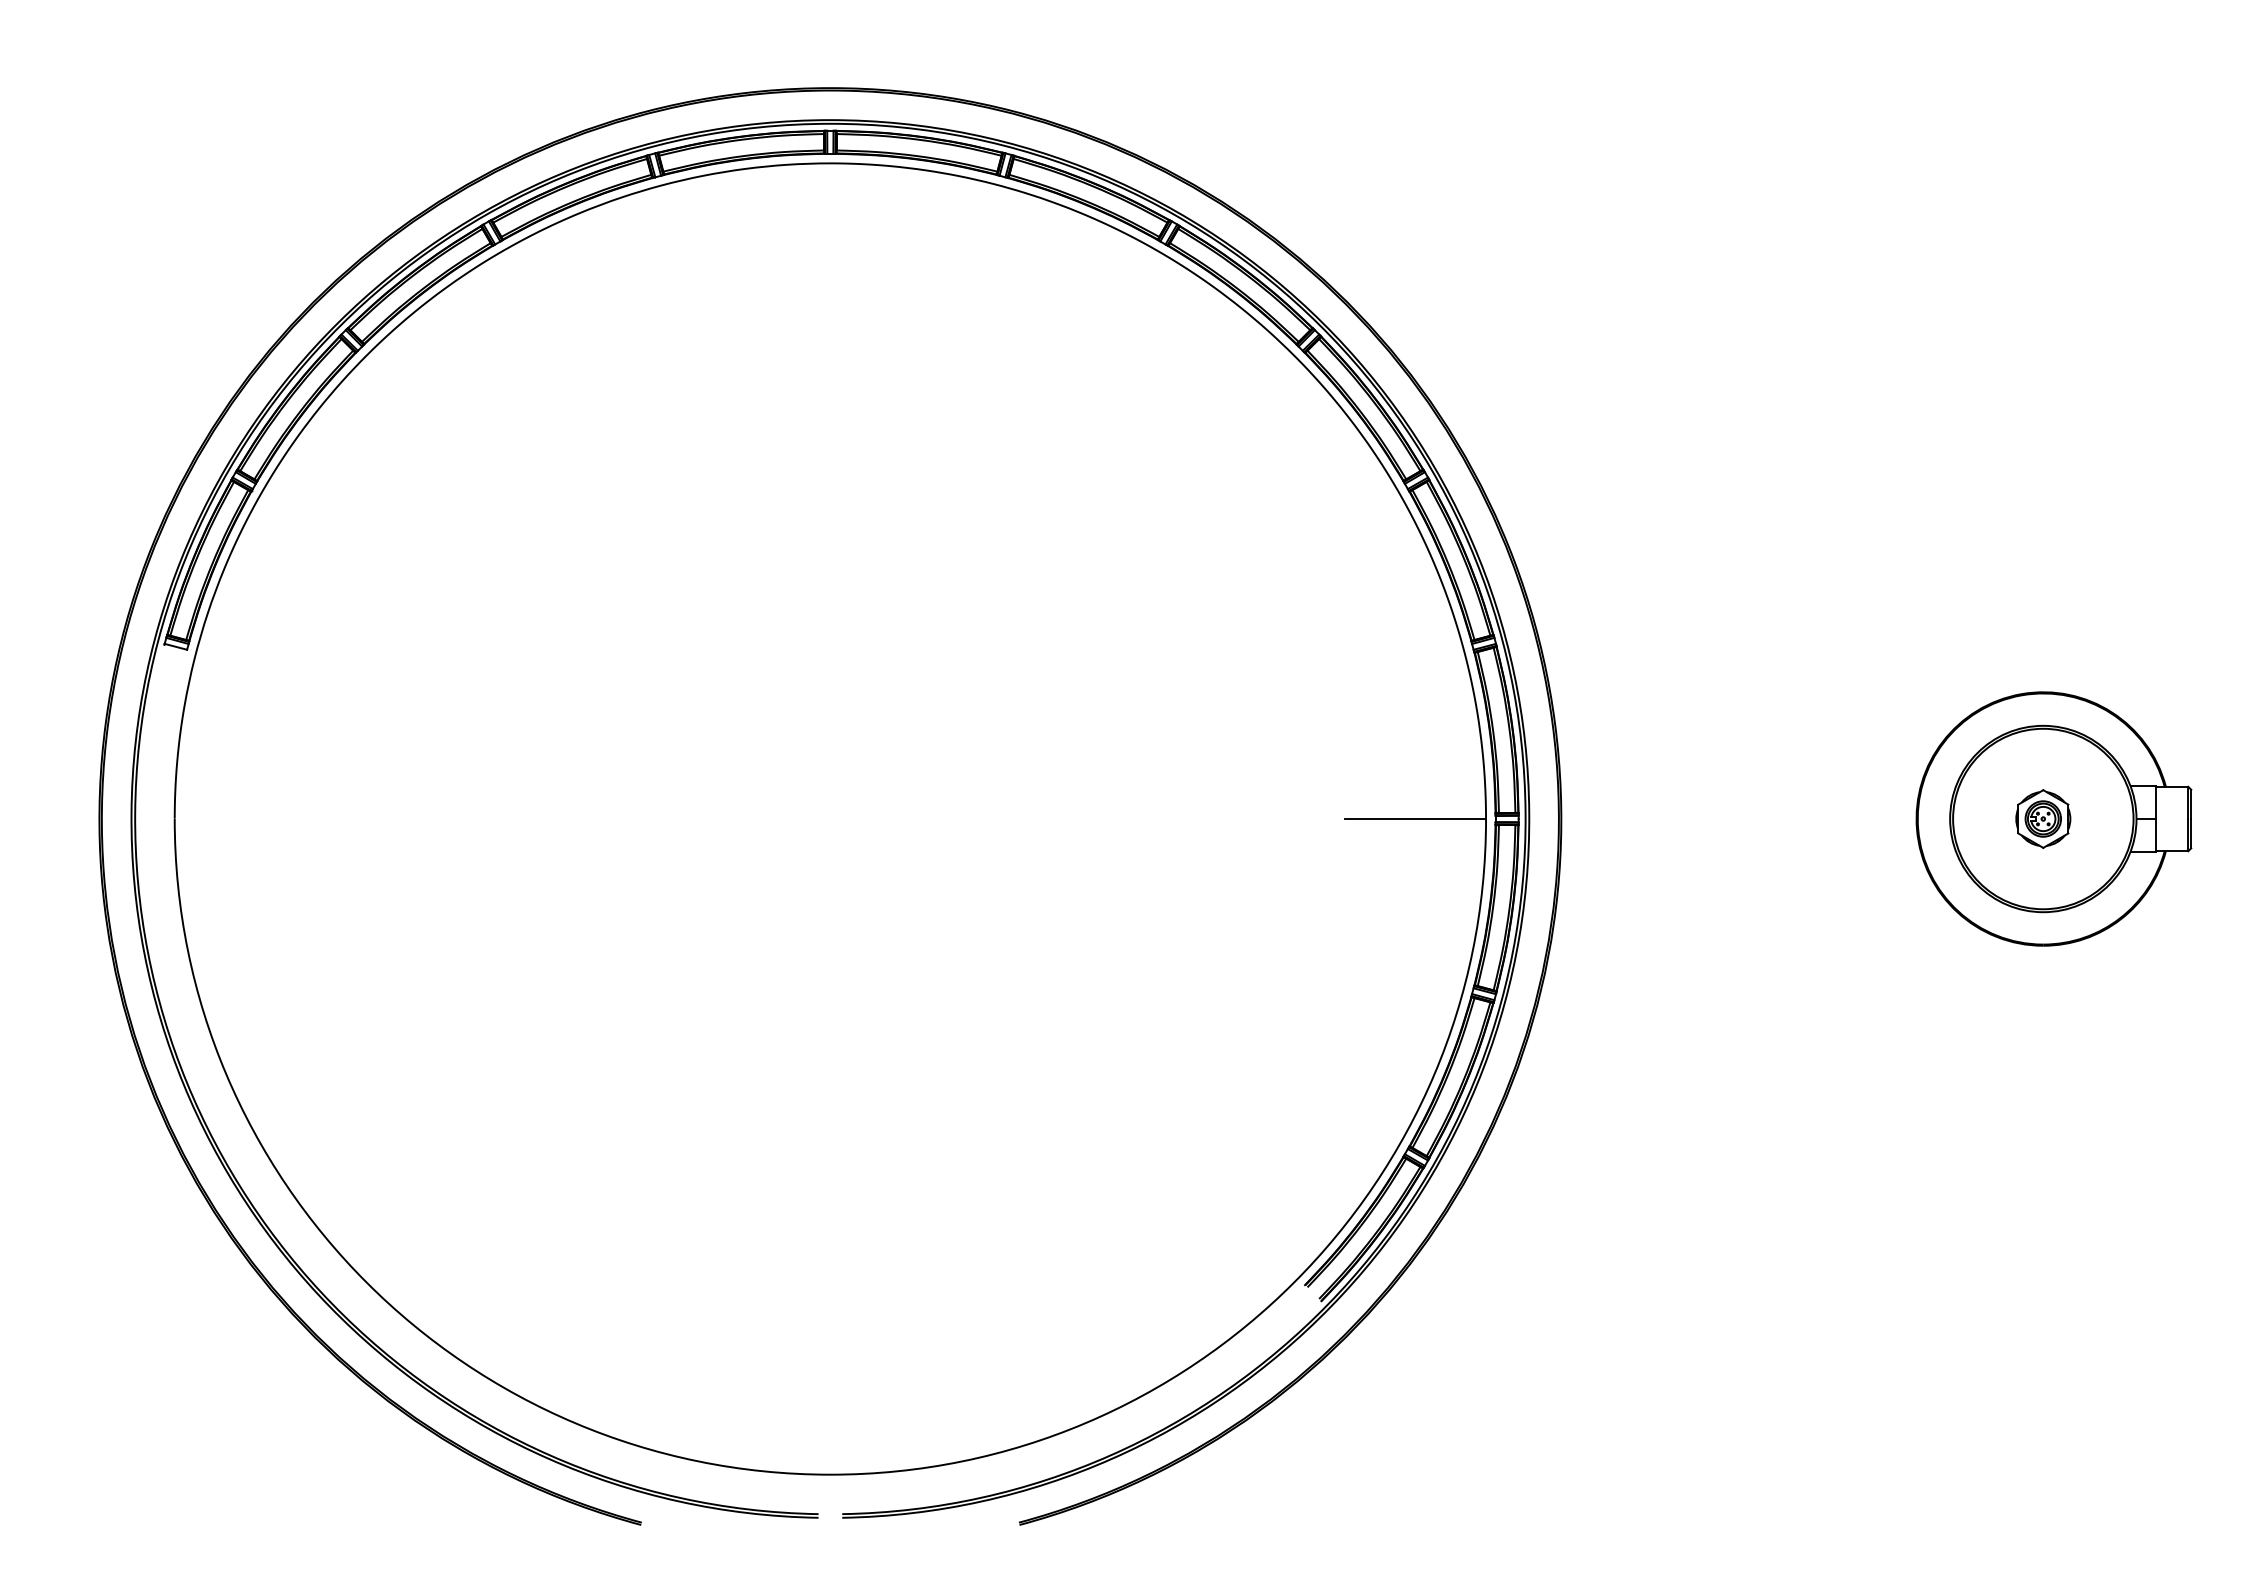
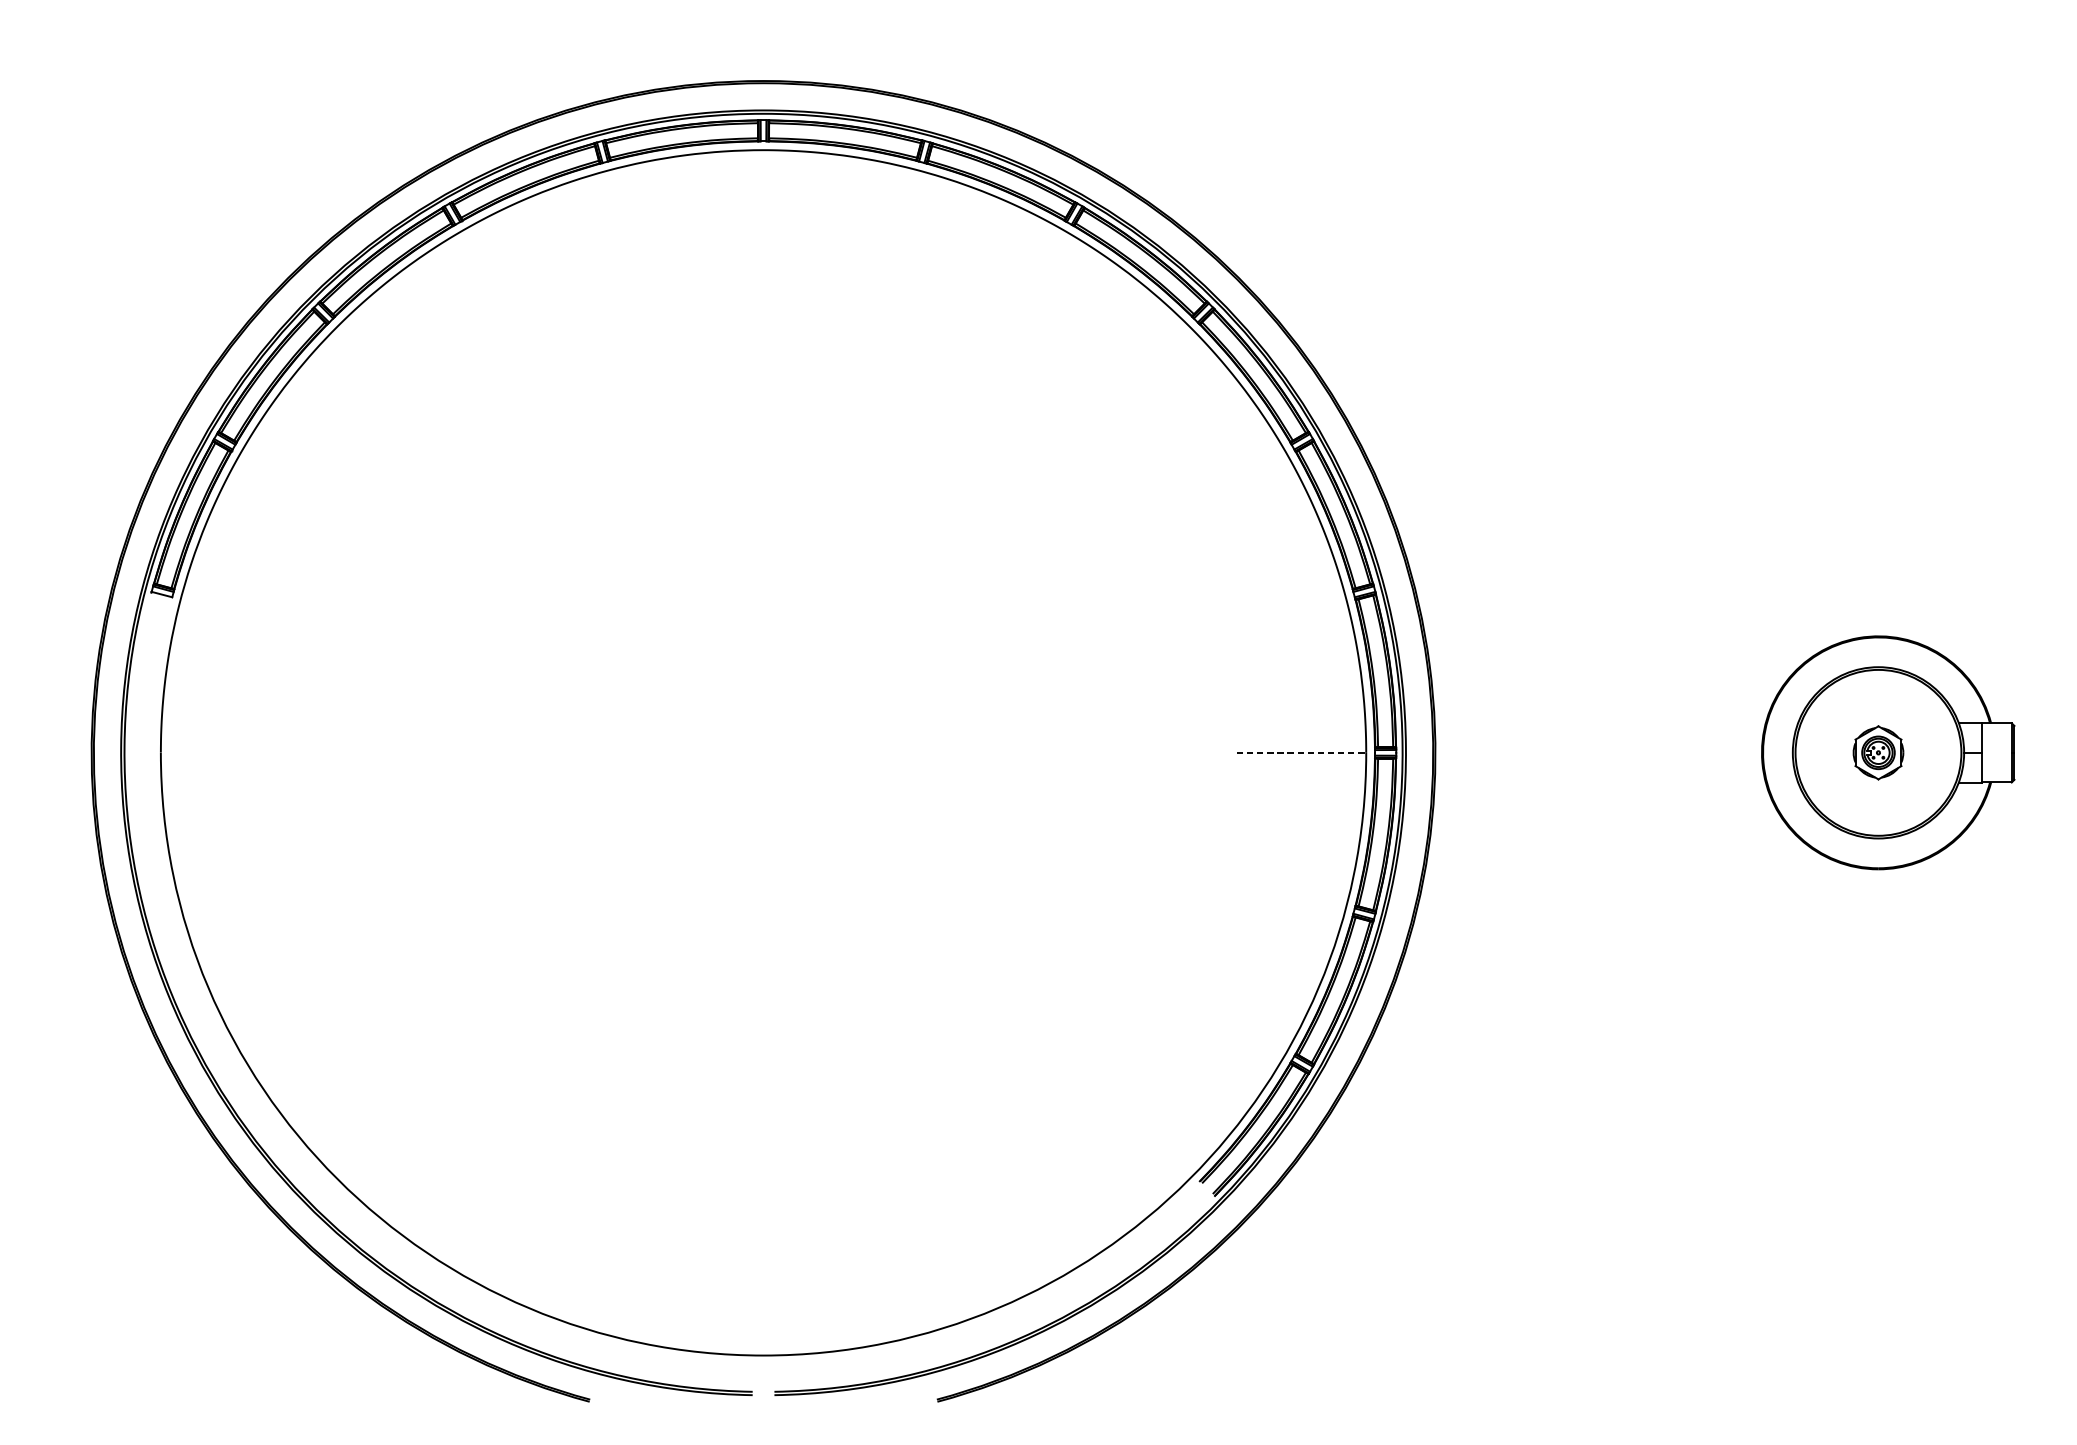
line: (1416, 819) -> (1302, 753), solid -> dashed

